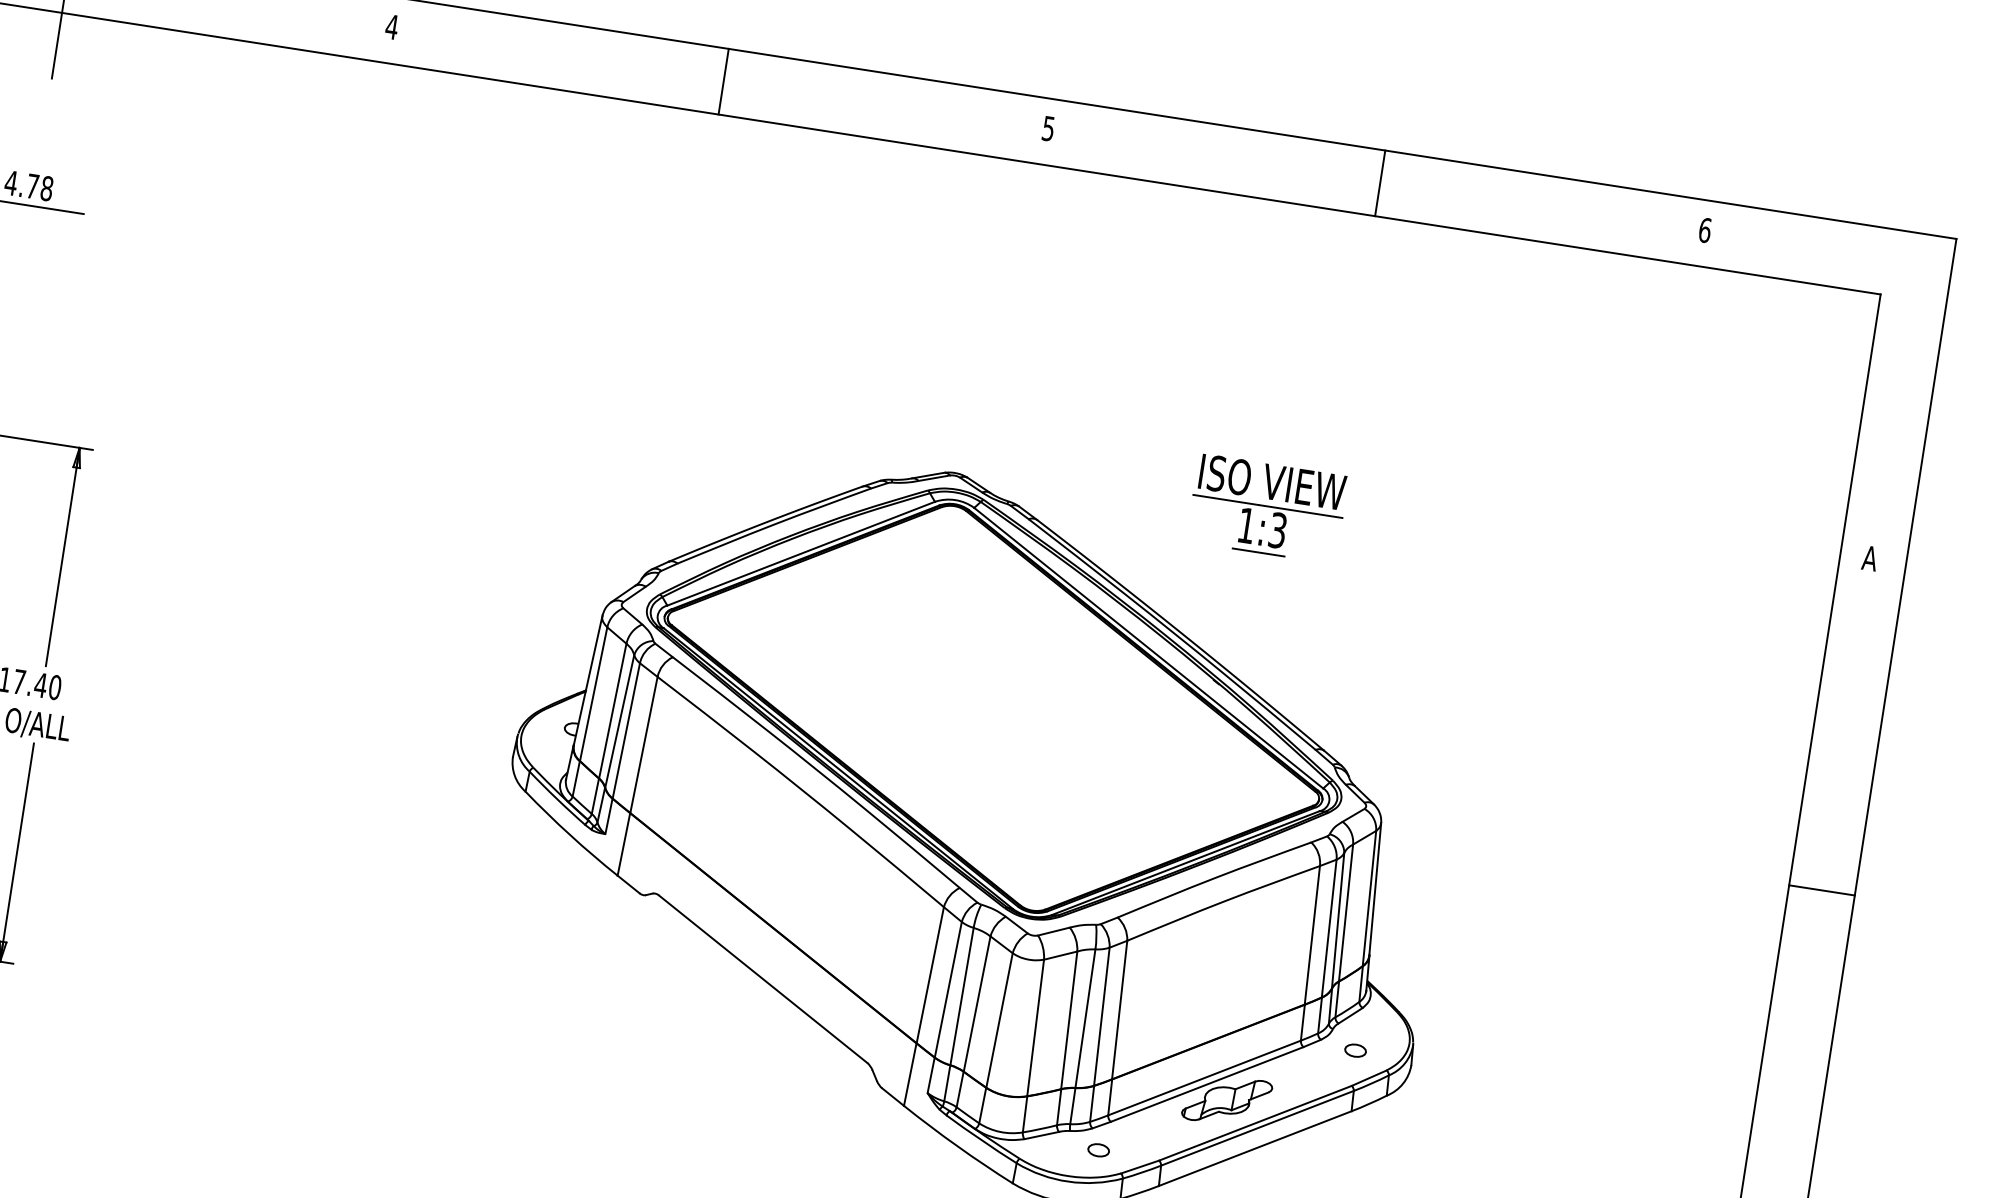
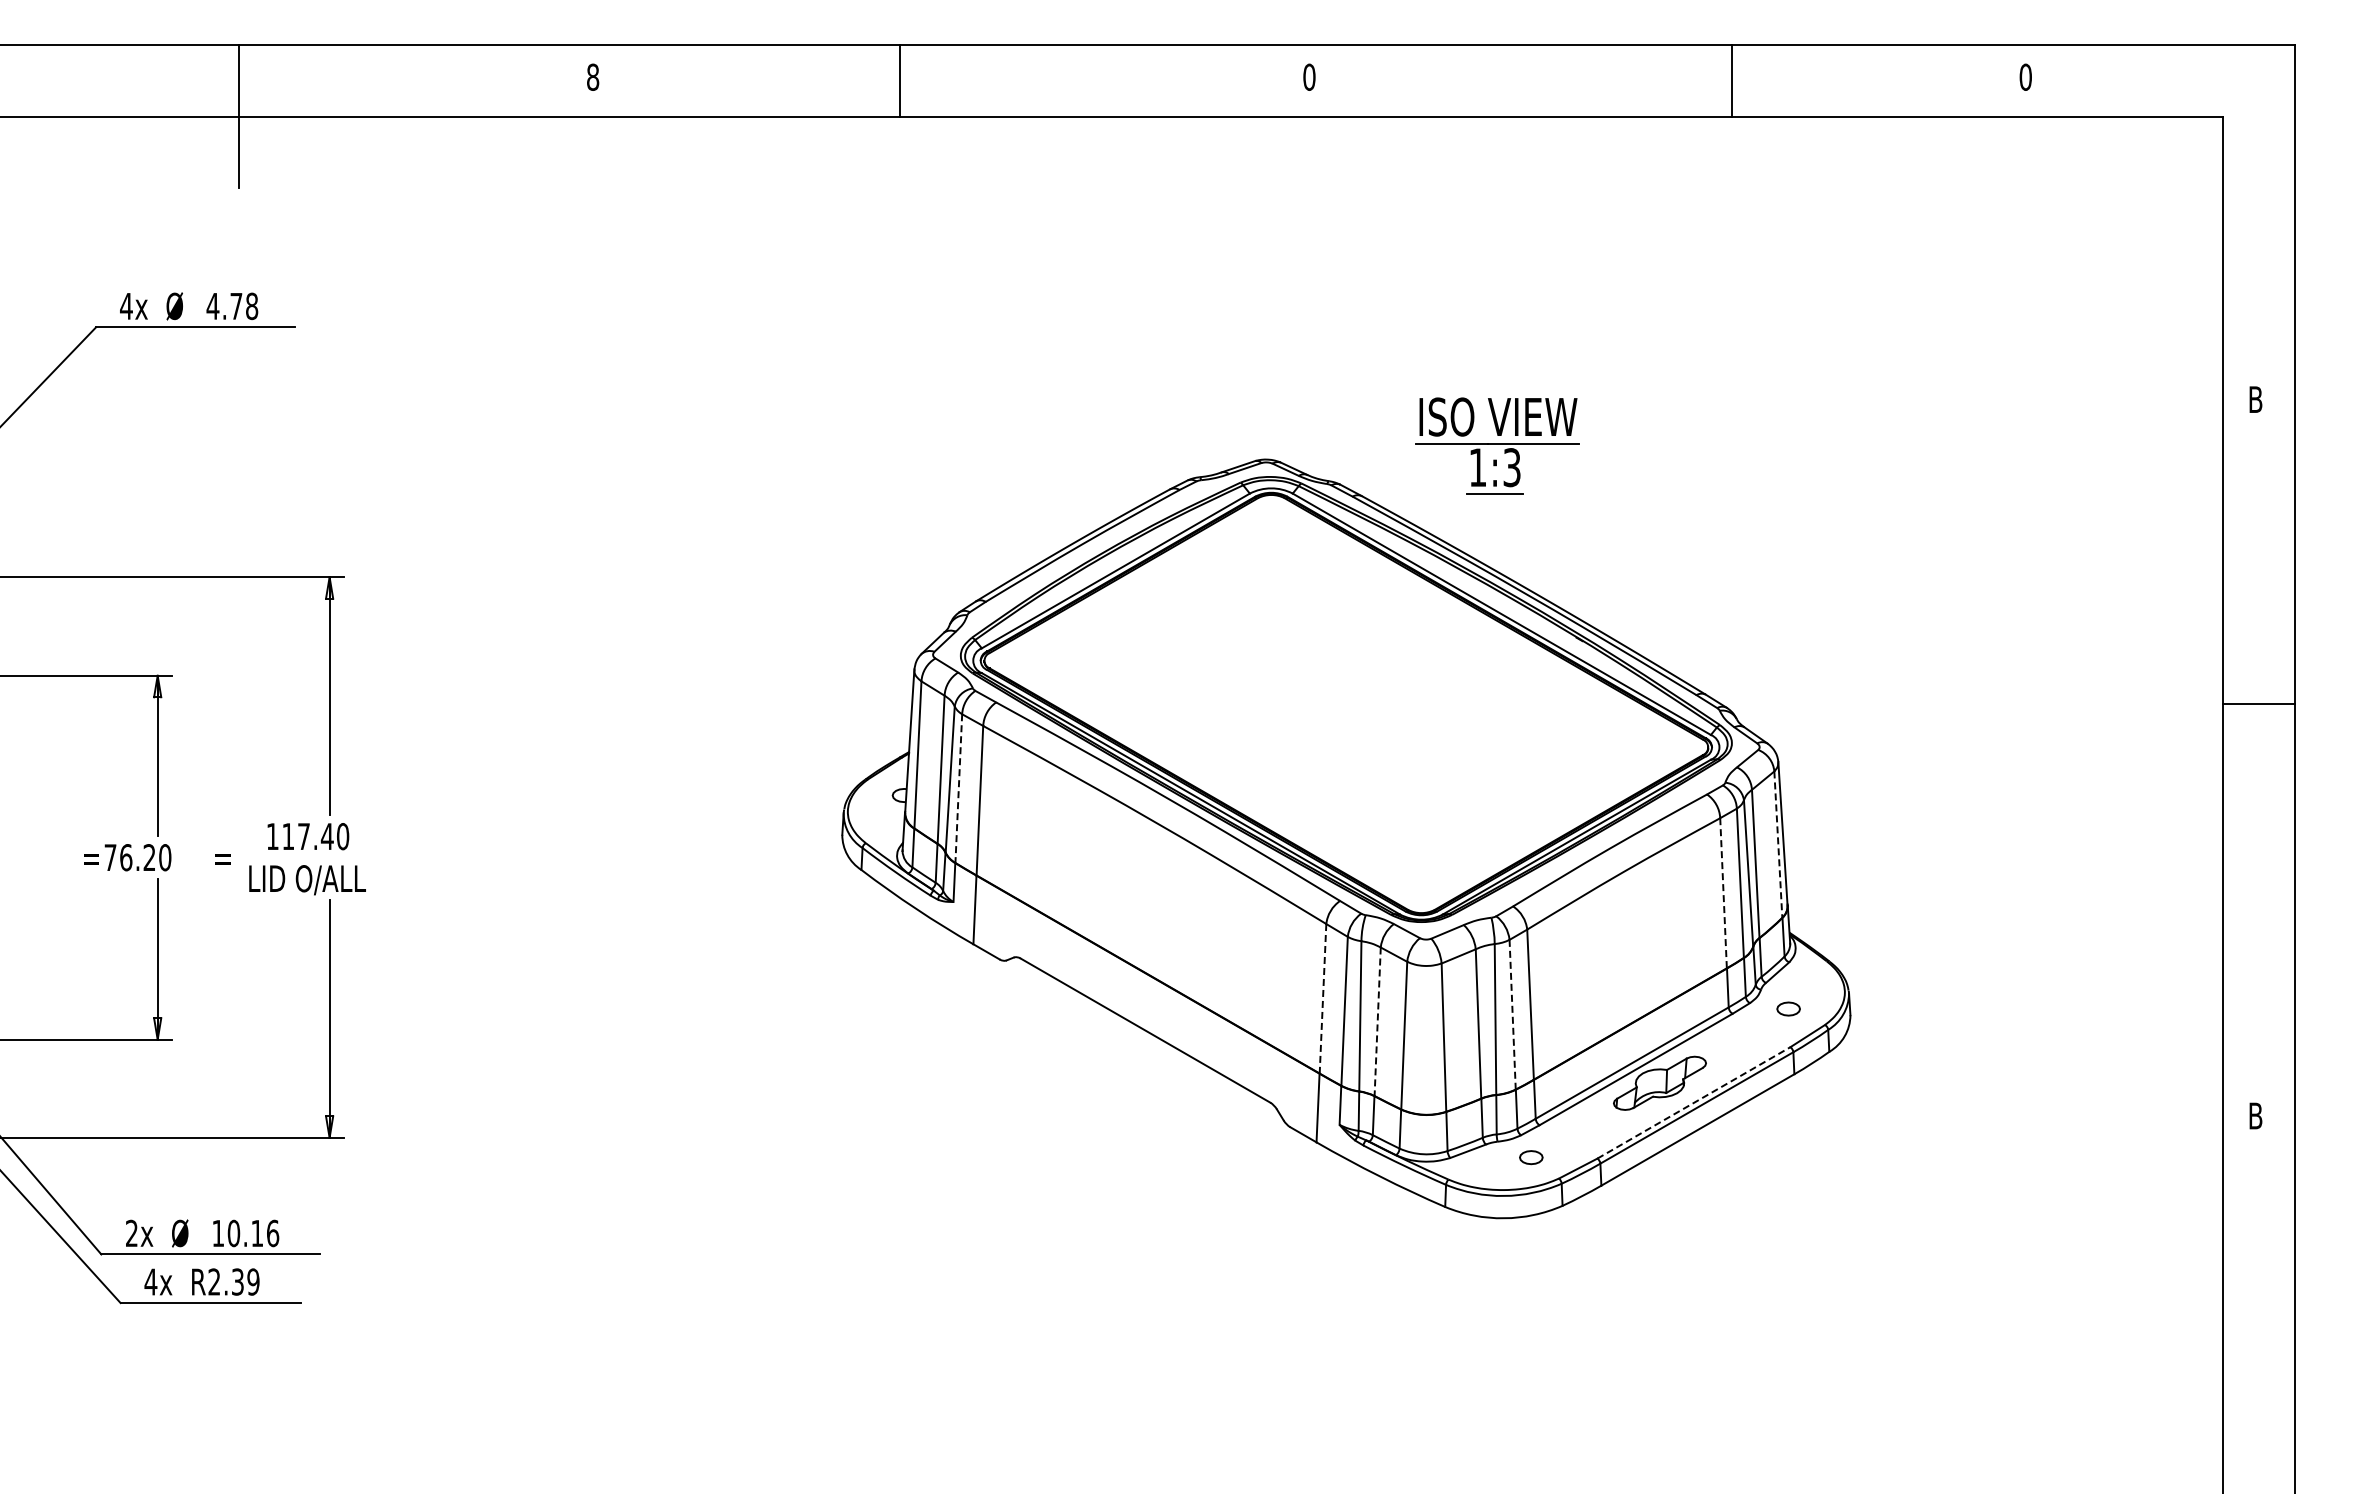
text: (391, 26) -> (592, 76), 4 -> 8
line: (723, 81) -> (900, 80), moved
text: (1048, 128) -> (1309, 76), 5 -> 0
line: (1379, 183) -> (1731, 80), moved
text: (1704, 229) -> (2025, 76), 6 -> 0
part: (1267, 508) -> (1497, 445), moved
text: (1869, 558) -> (2255, 399), A -> B
line: (625, 731) -> (958, 789), solid -> dashed
line: (1822, 890) -> (2259, 704), moved
line: (1369, 899) -> (1778, 845), solid -> dashed
line: (1312, 935) -> (1723, 893), solid -> dashed
line: (930, 975) -> (1323, 998), solid -> dashed
line: (976, 1004) -> (1377, 1022), solid -> dashed
line: (1101, 1016) -> (1512, 1014), solid -> dashed
line: (1256, 1122) -> (1694, 1102), solid -> dashed

